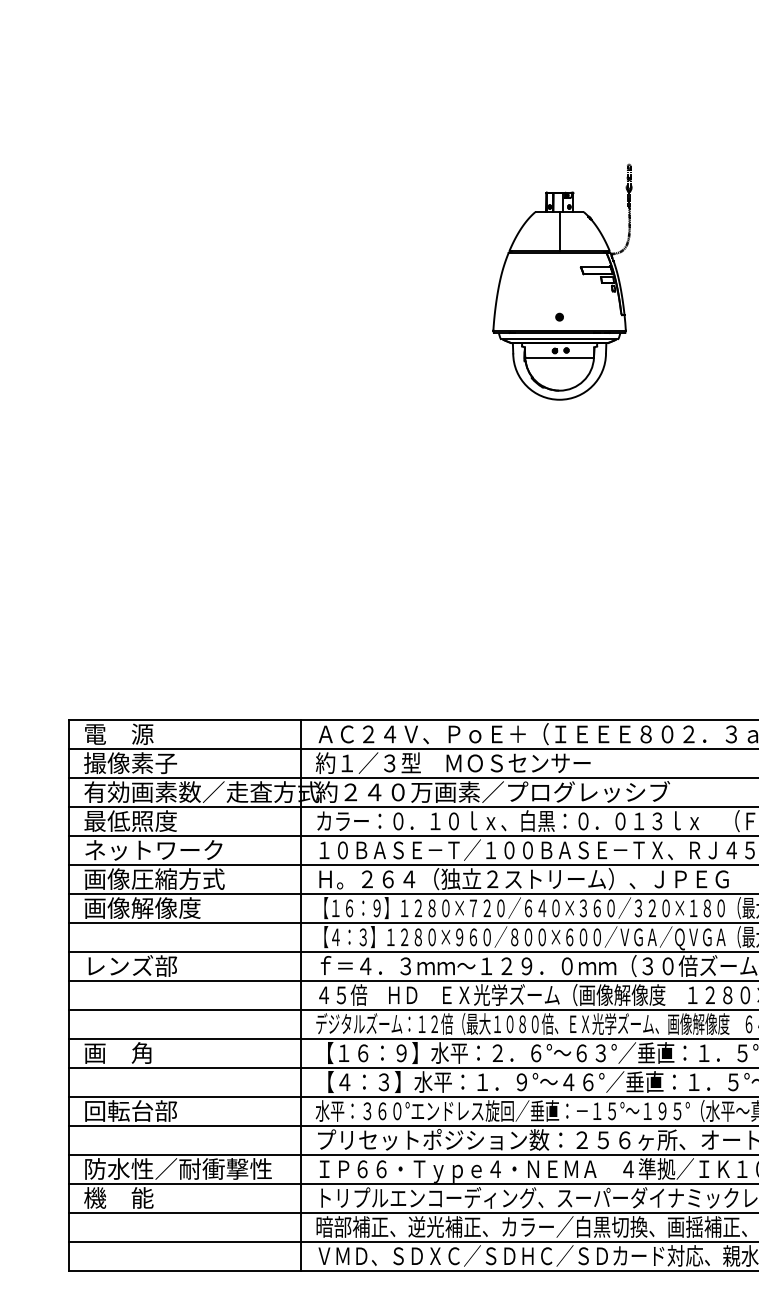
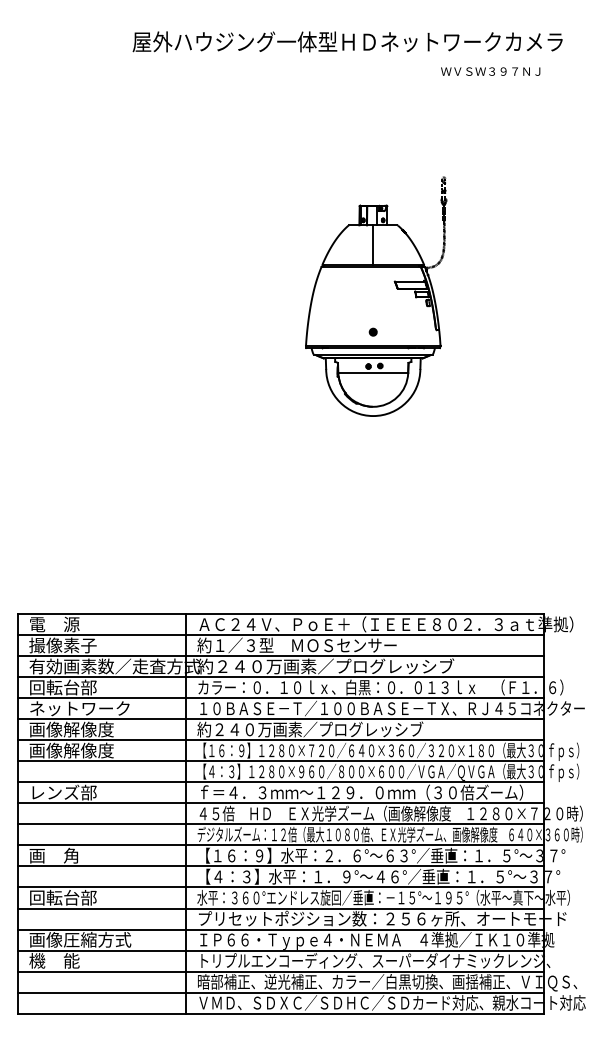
part: (562, 282) -> (376, 296), size x1.4
text: (129, 821) -> (62, 687), 最低照度 -> 回転台部
text: (178, 879) -> (97, 729), 画像圧縮方式 -> 画像解像度
text: (521, 879) -> (346, 729), Ｈ。２６４（独立２ストリーム）、ＪＰＥＧ -> 約２４０万画素／プログレッシブ
text: (178, 1168) -> (97, 939), 防水性／耐衝撃性 -> 画像圧縮方式

